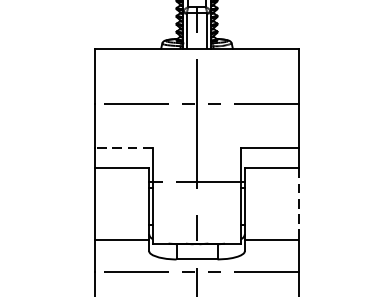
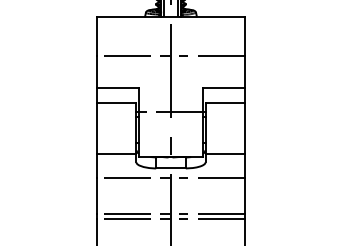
line: (124, 147) -> (118, 87), dashed -> solid
line: (298, 204) -> (244, 128), dashed -> solid

